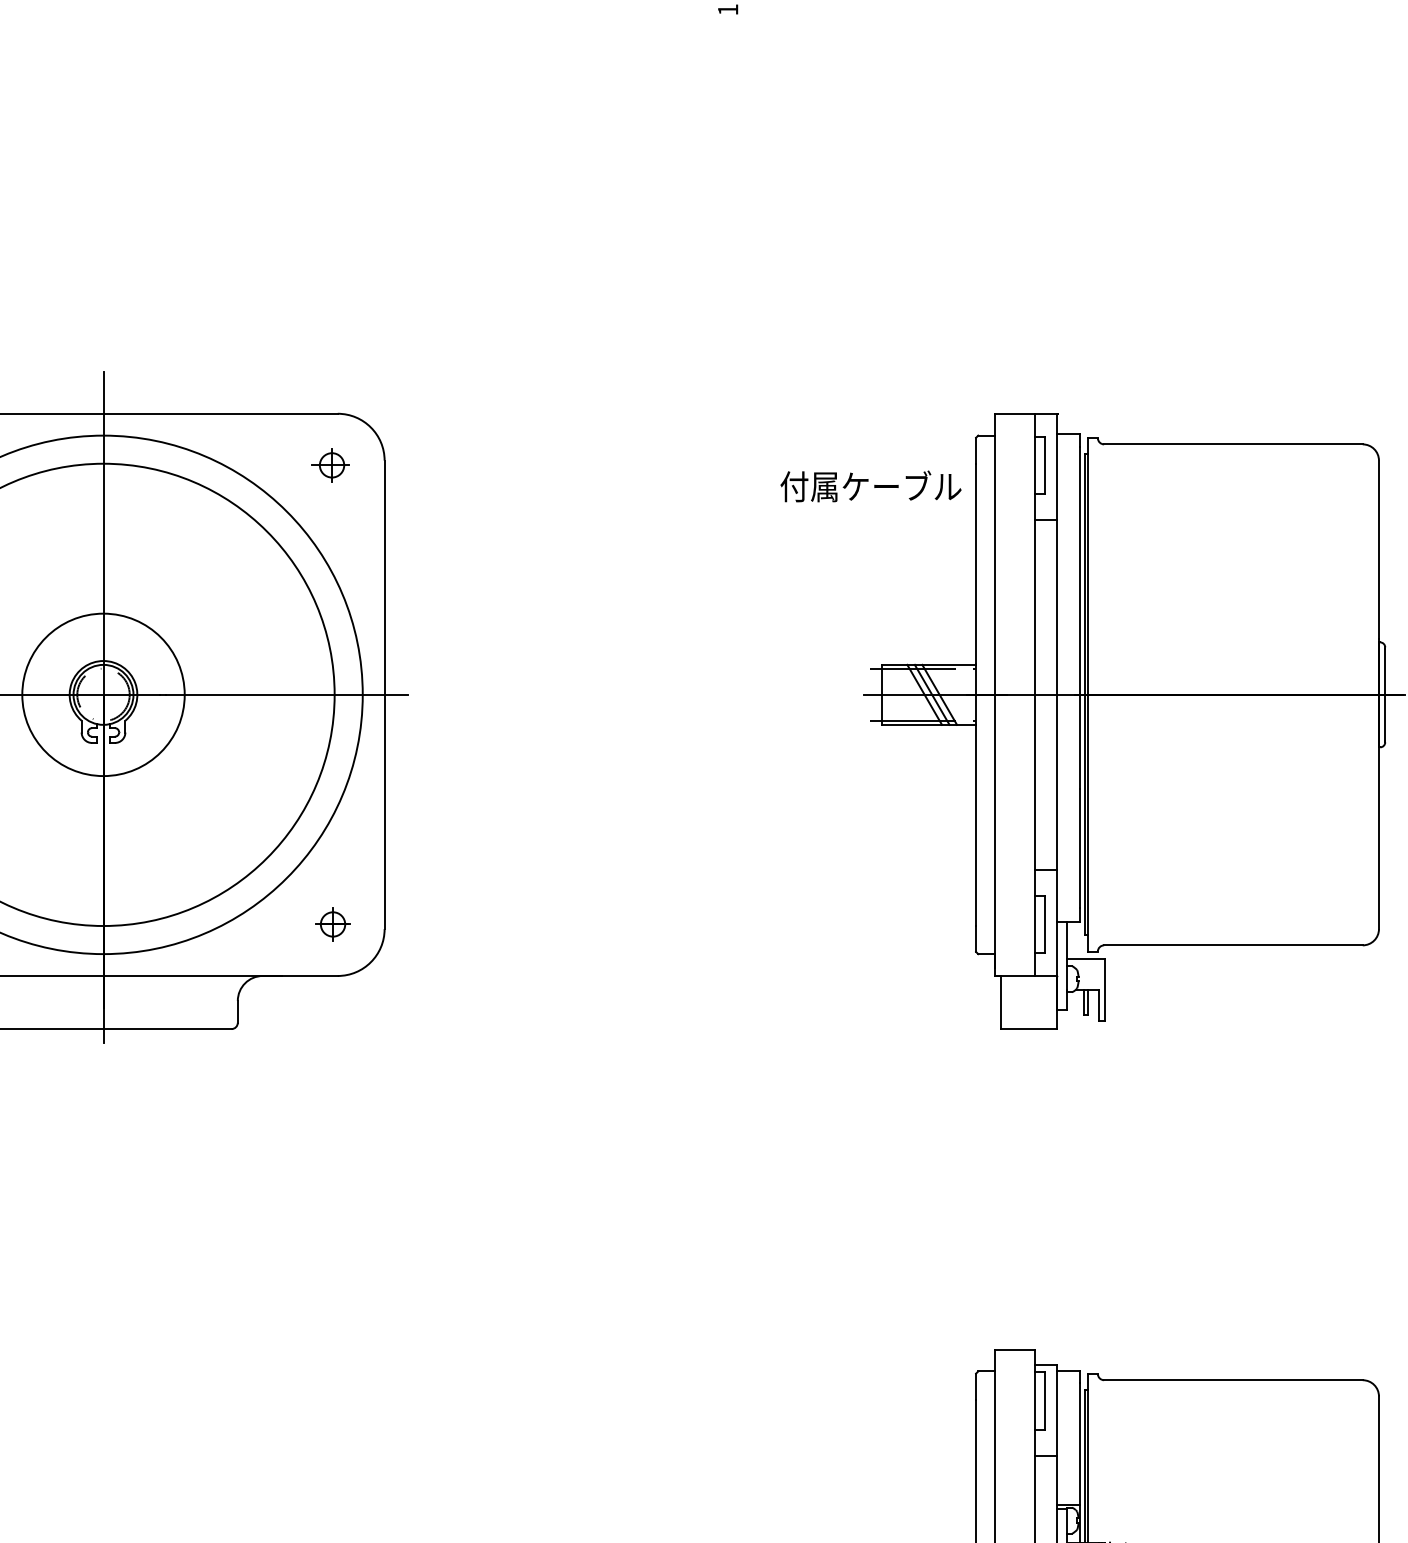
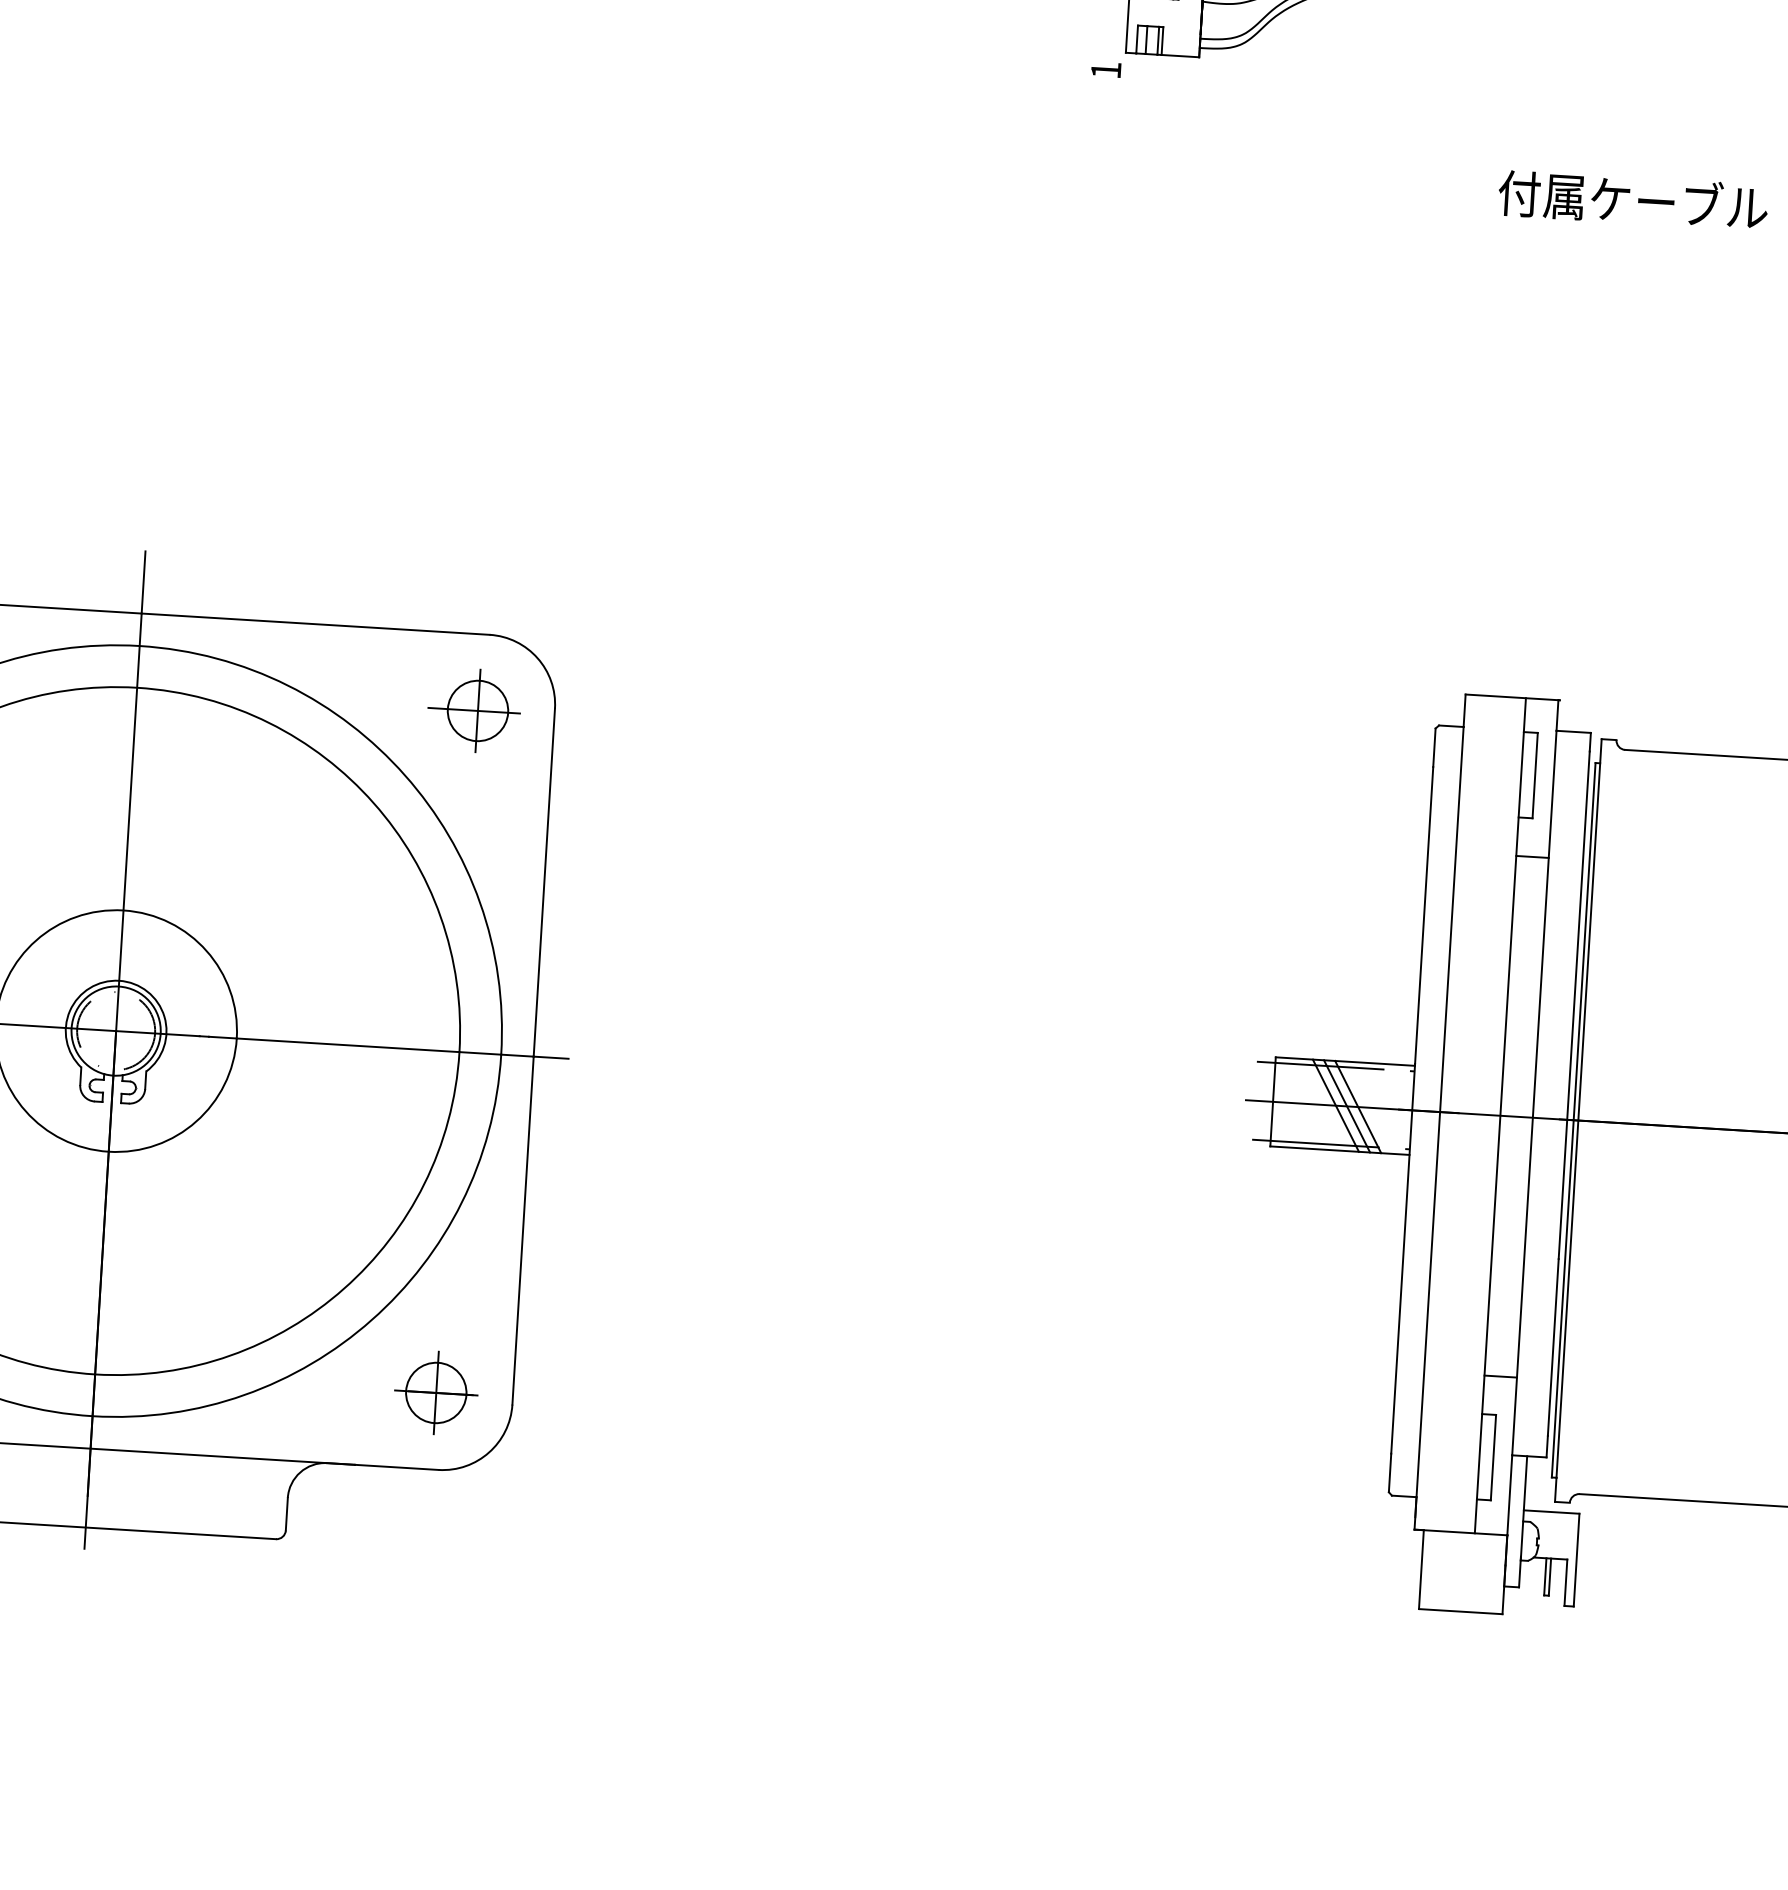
part: (330, 465) -> (474, 711), size x1.67
text: (870, 486) -> (1632, 200), moved
part: (332, 924) -> (435, 1392), size x1.67

